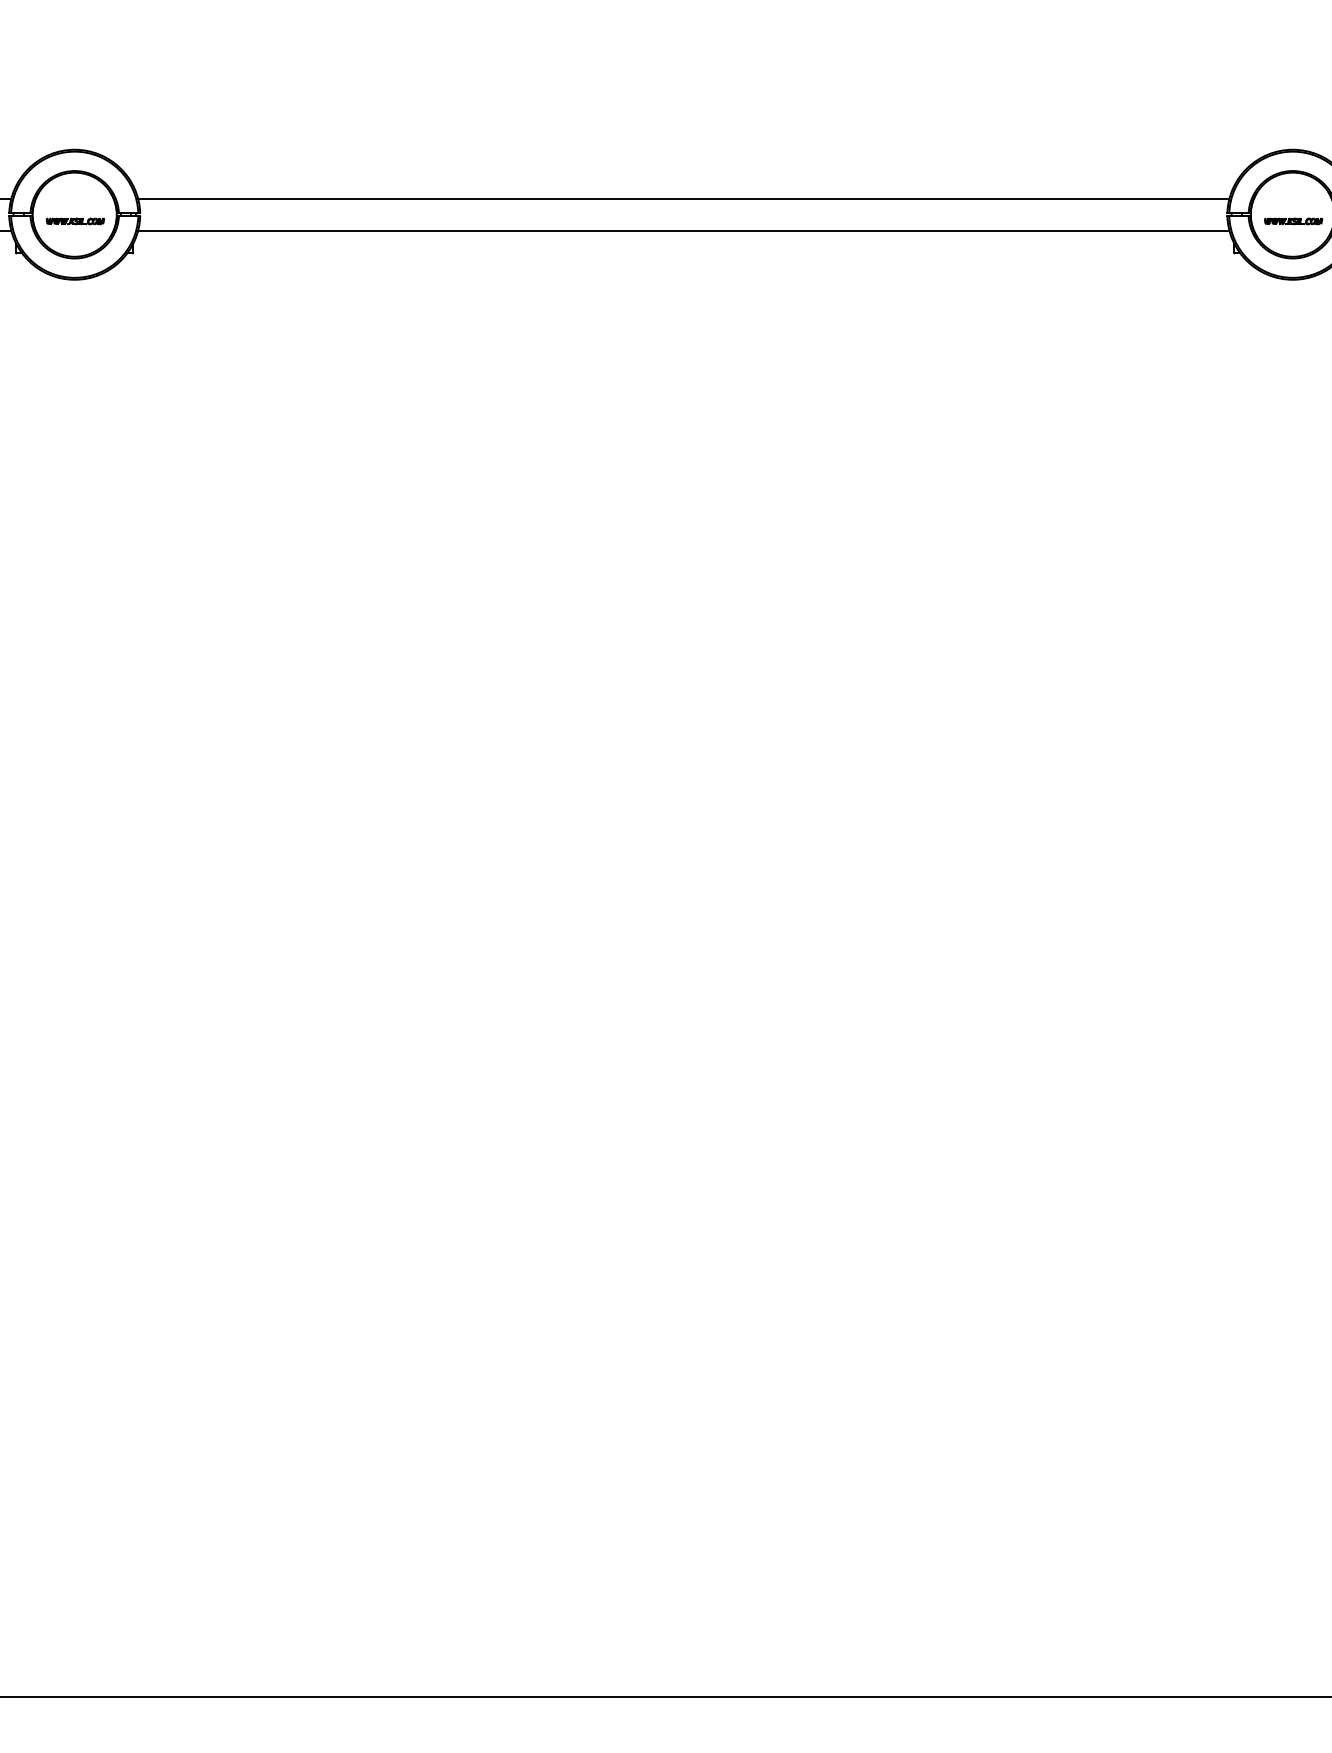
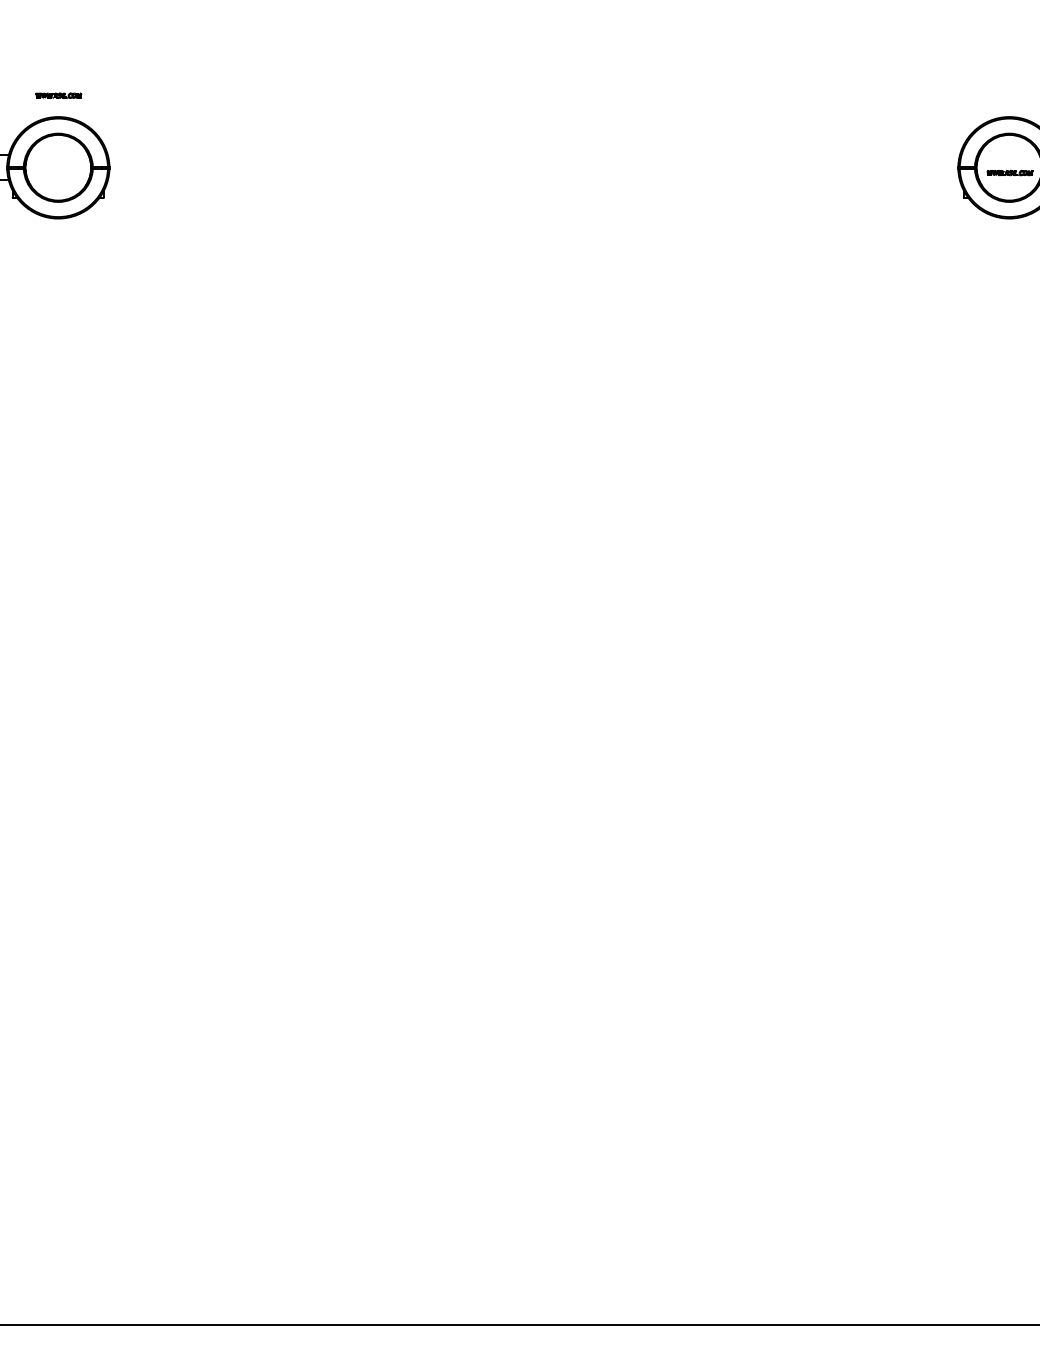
line: (683, 198) -> (533, 155), removed
part: (75, 221) -> (58, 95), moved
line: (683, 230) -> (533, 180), removed

